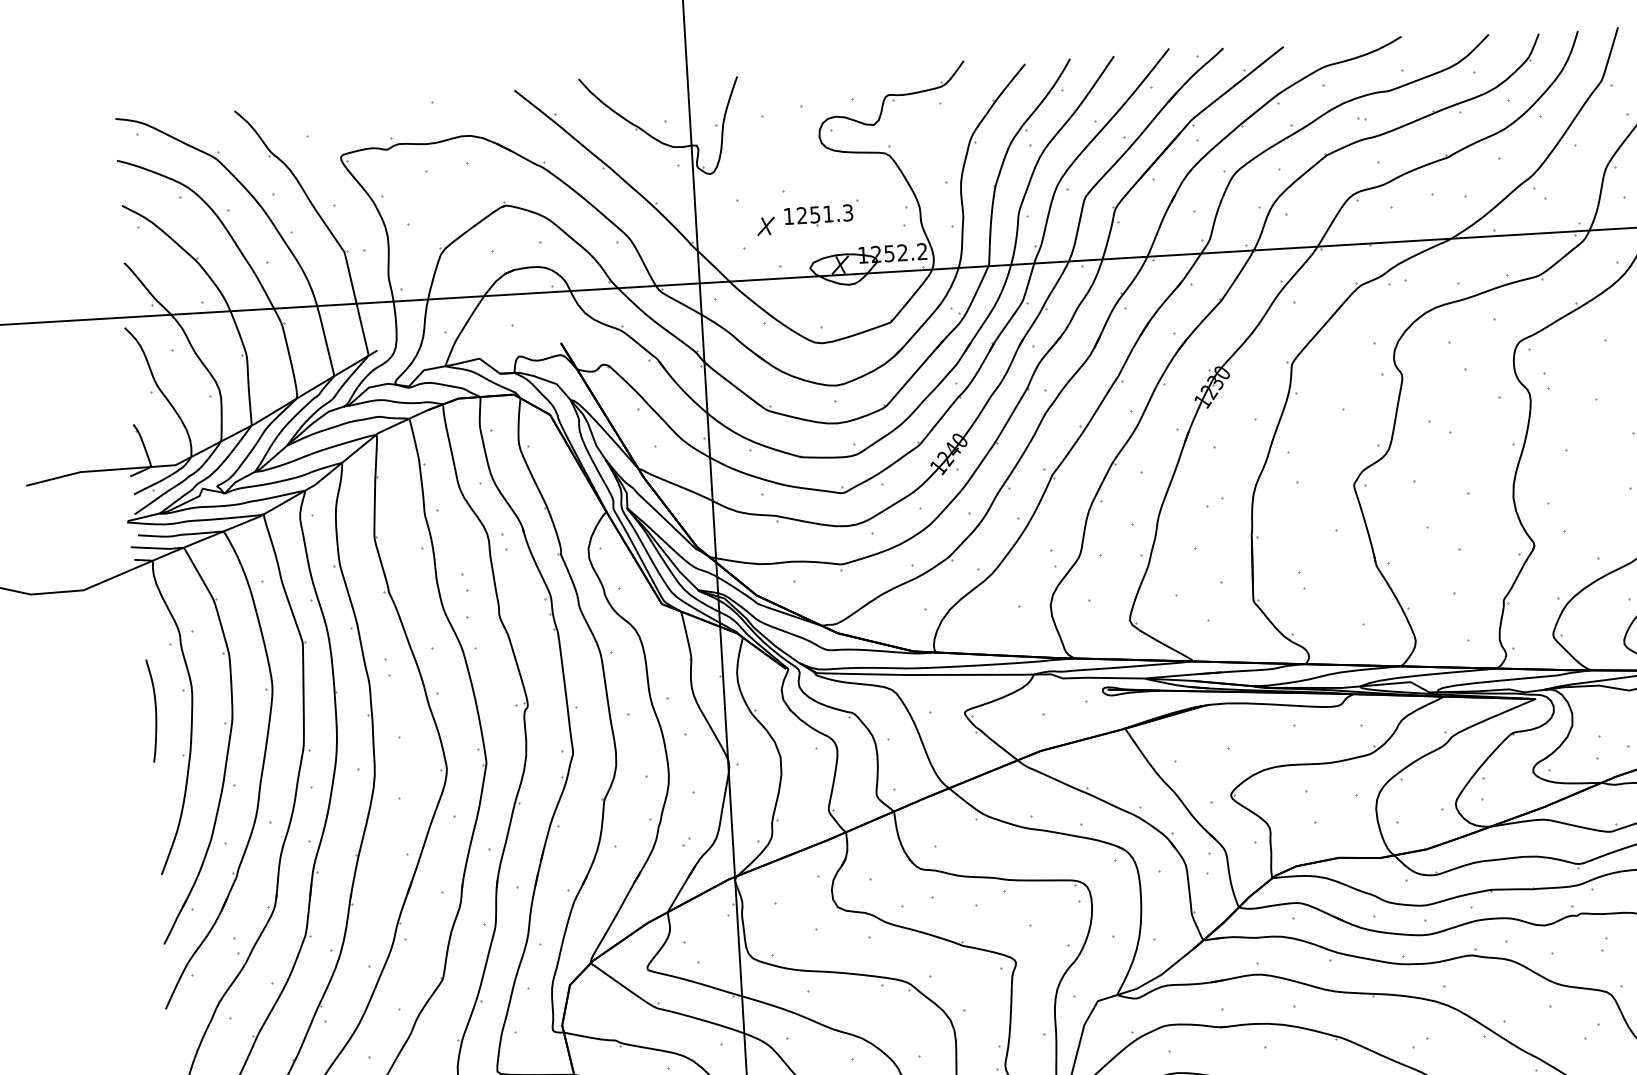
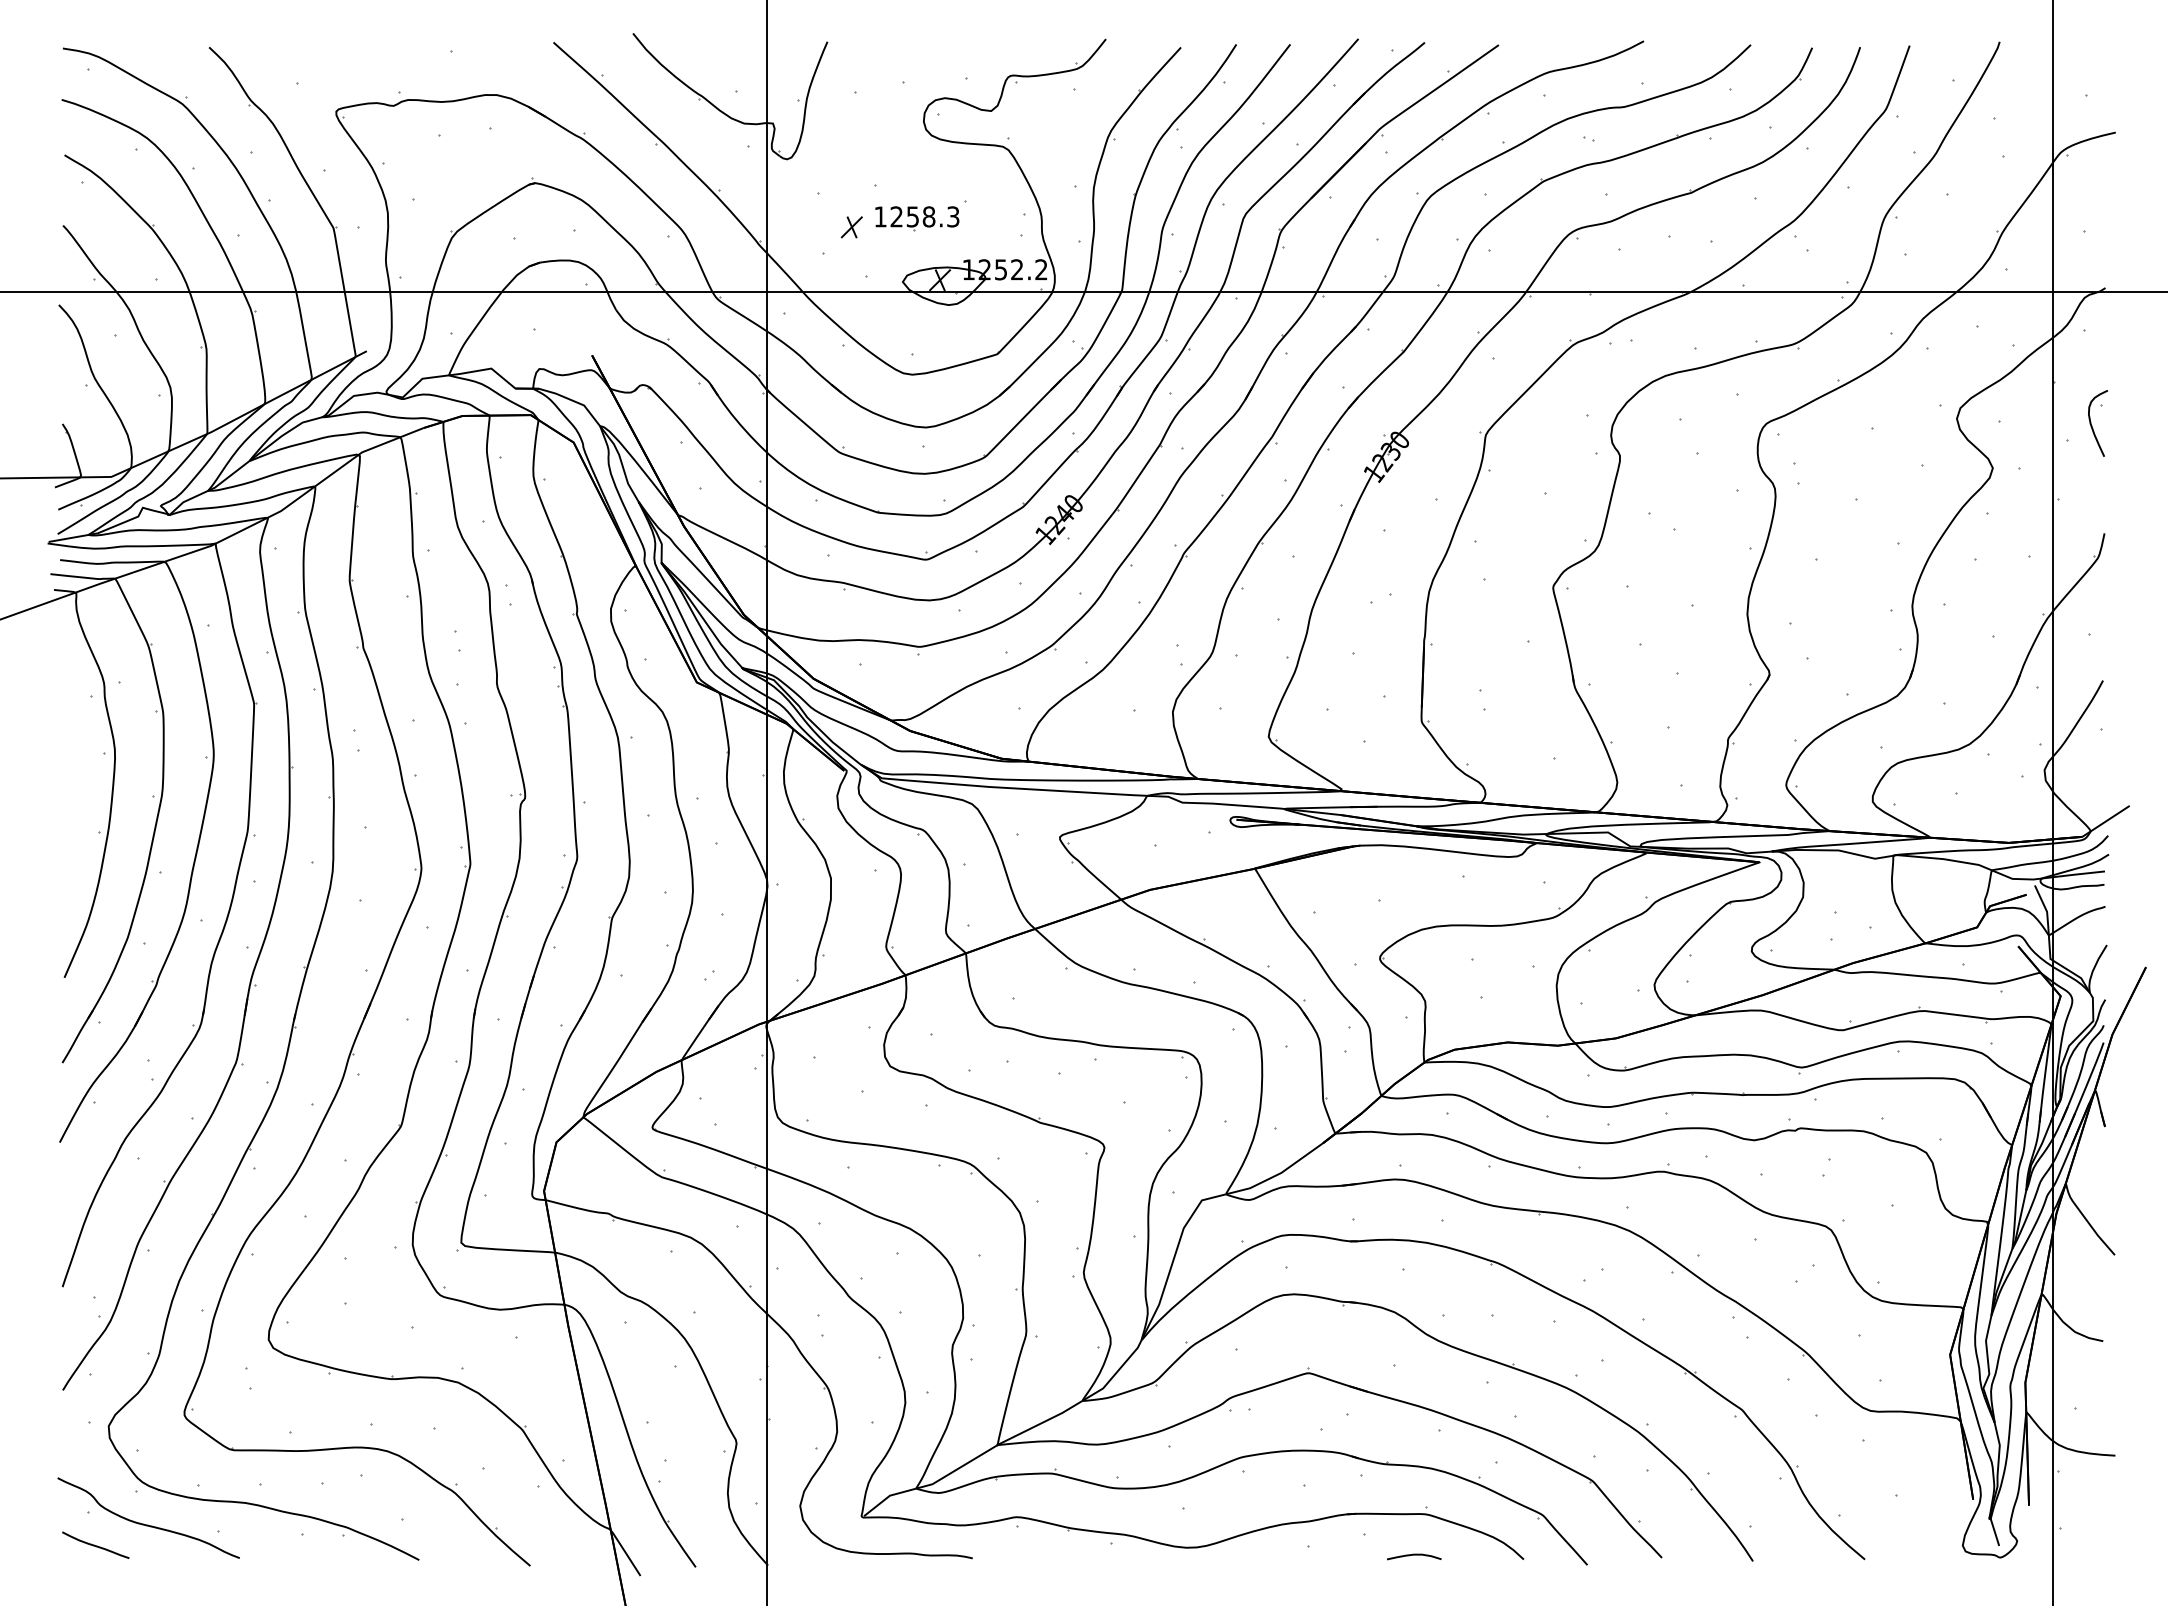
text: (827, 213) -> (928, 216), 1251.3 -> 1258.3
curve: (155, 710) -> (68, 775), removed

